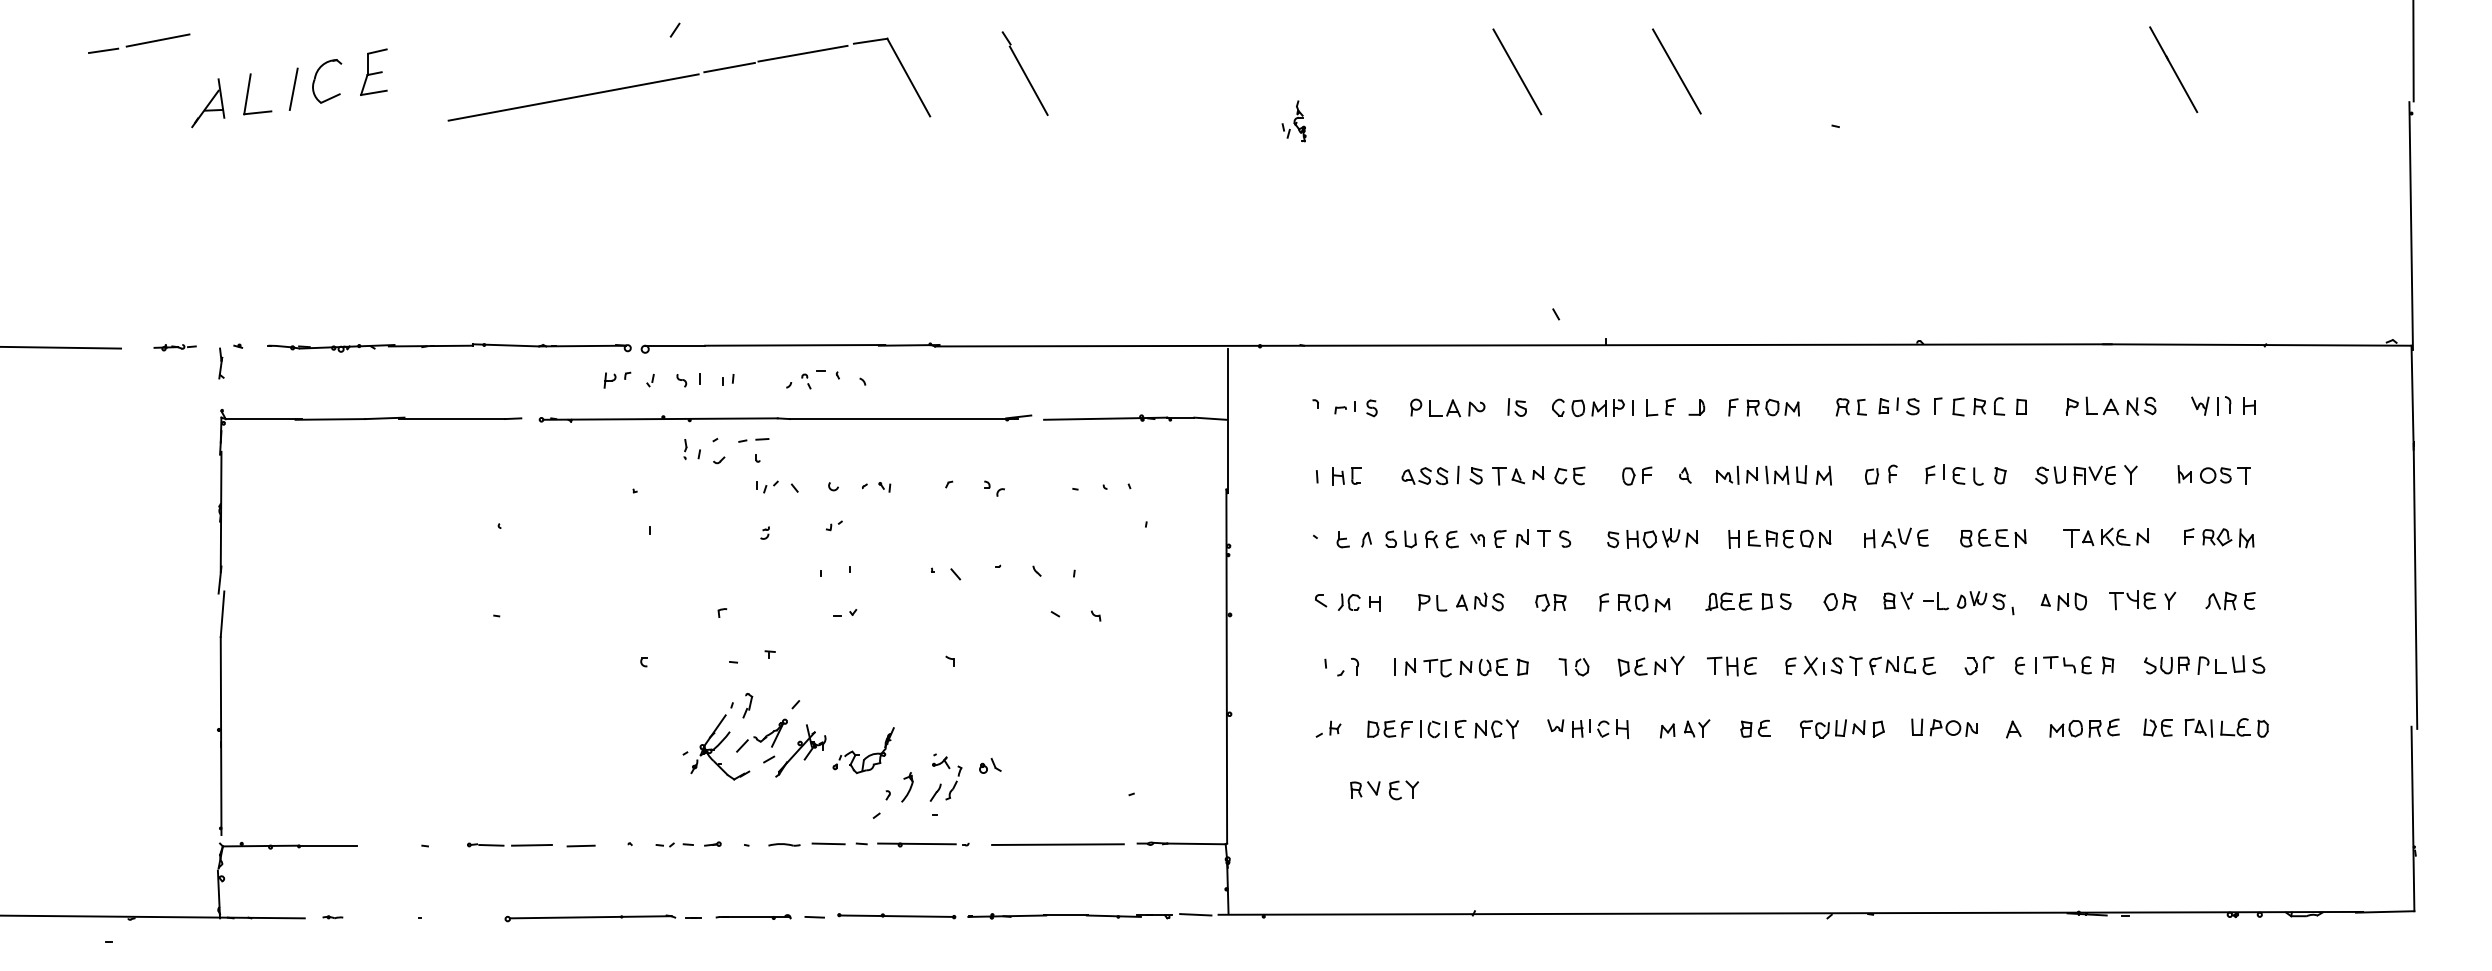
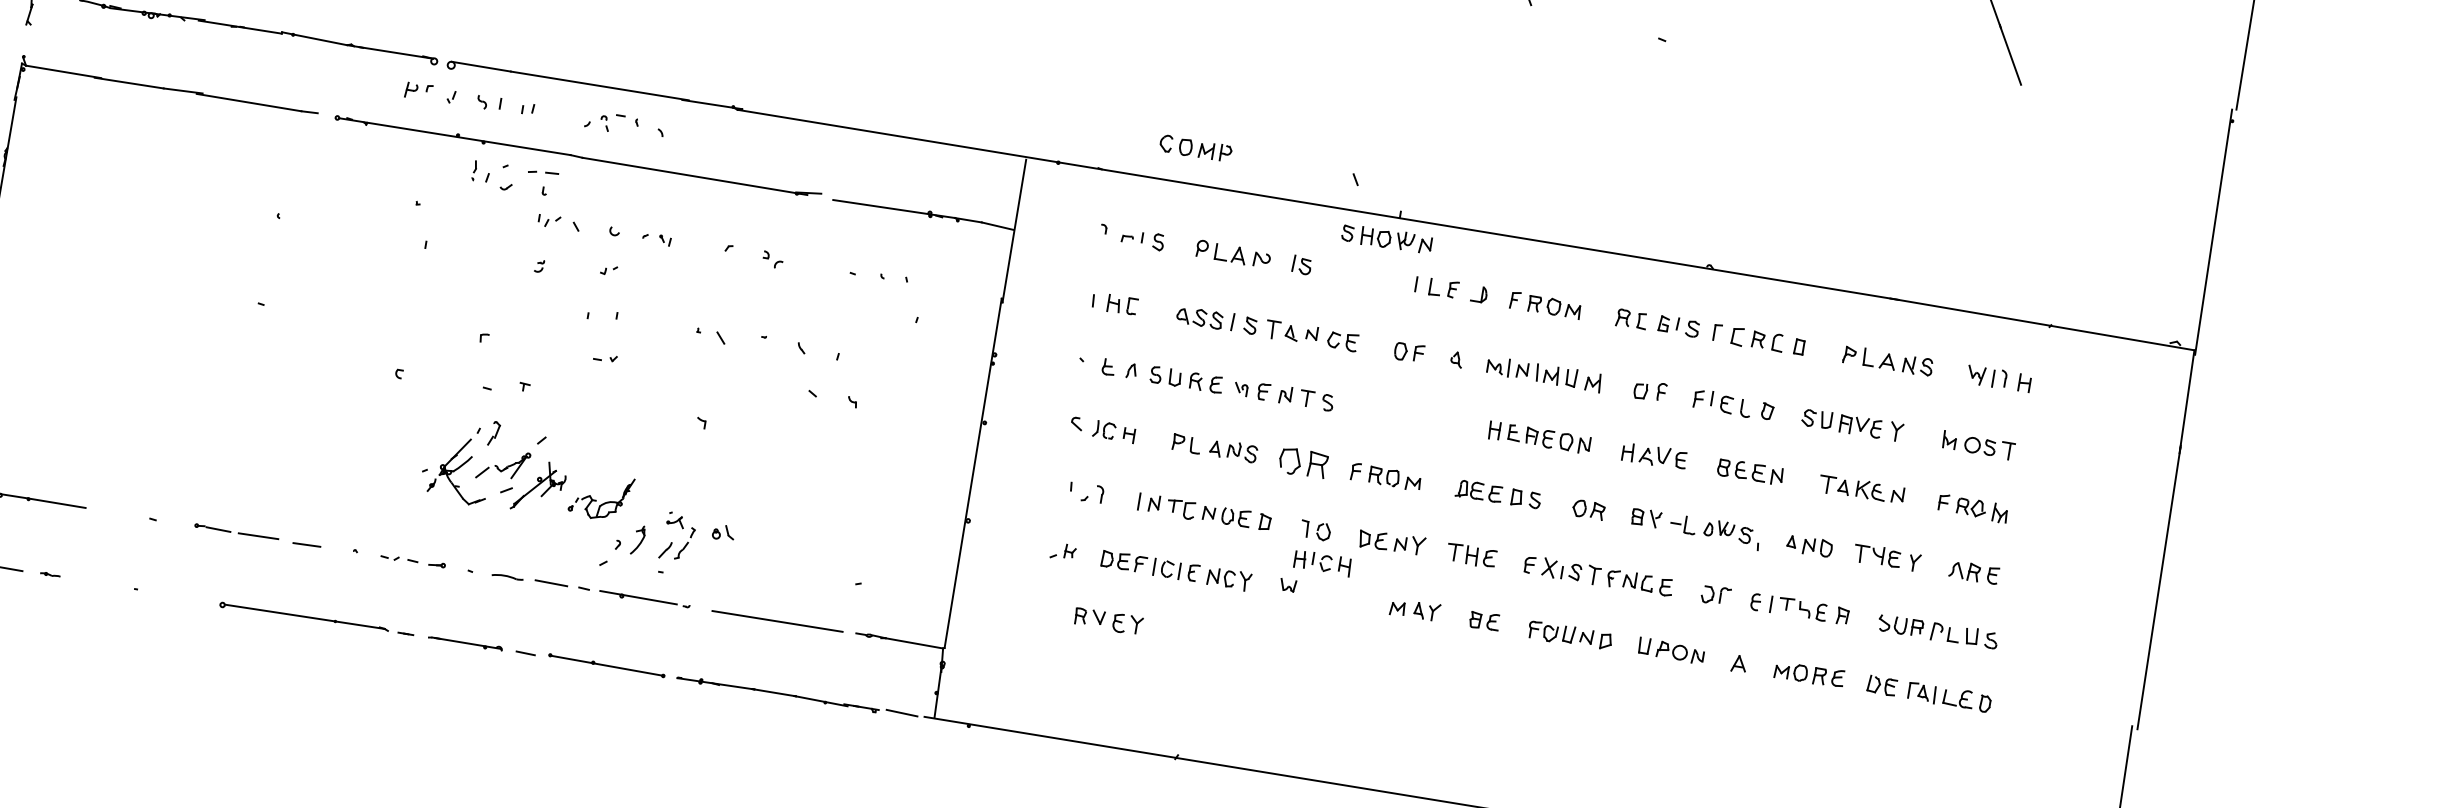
part: (1588, 407) -> (1195, 148), moved
part: (1652, 538) -> (1386, 238), moved
part: (1550, 602) -> (1303, 462), size x1.6
part: (1600, 728) -> (1323, 562), moved

